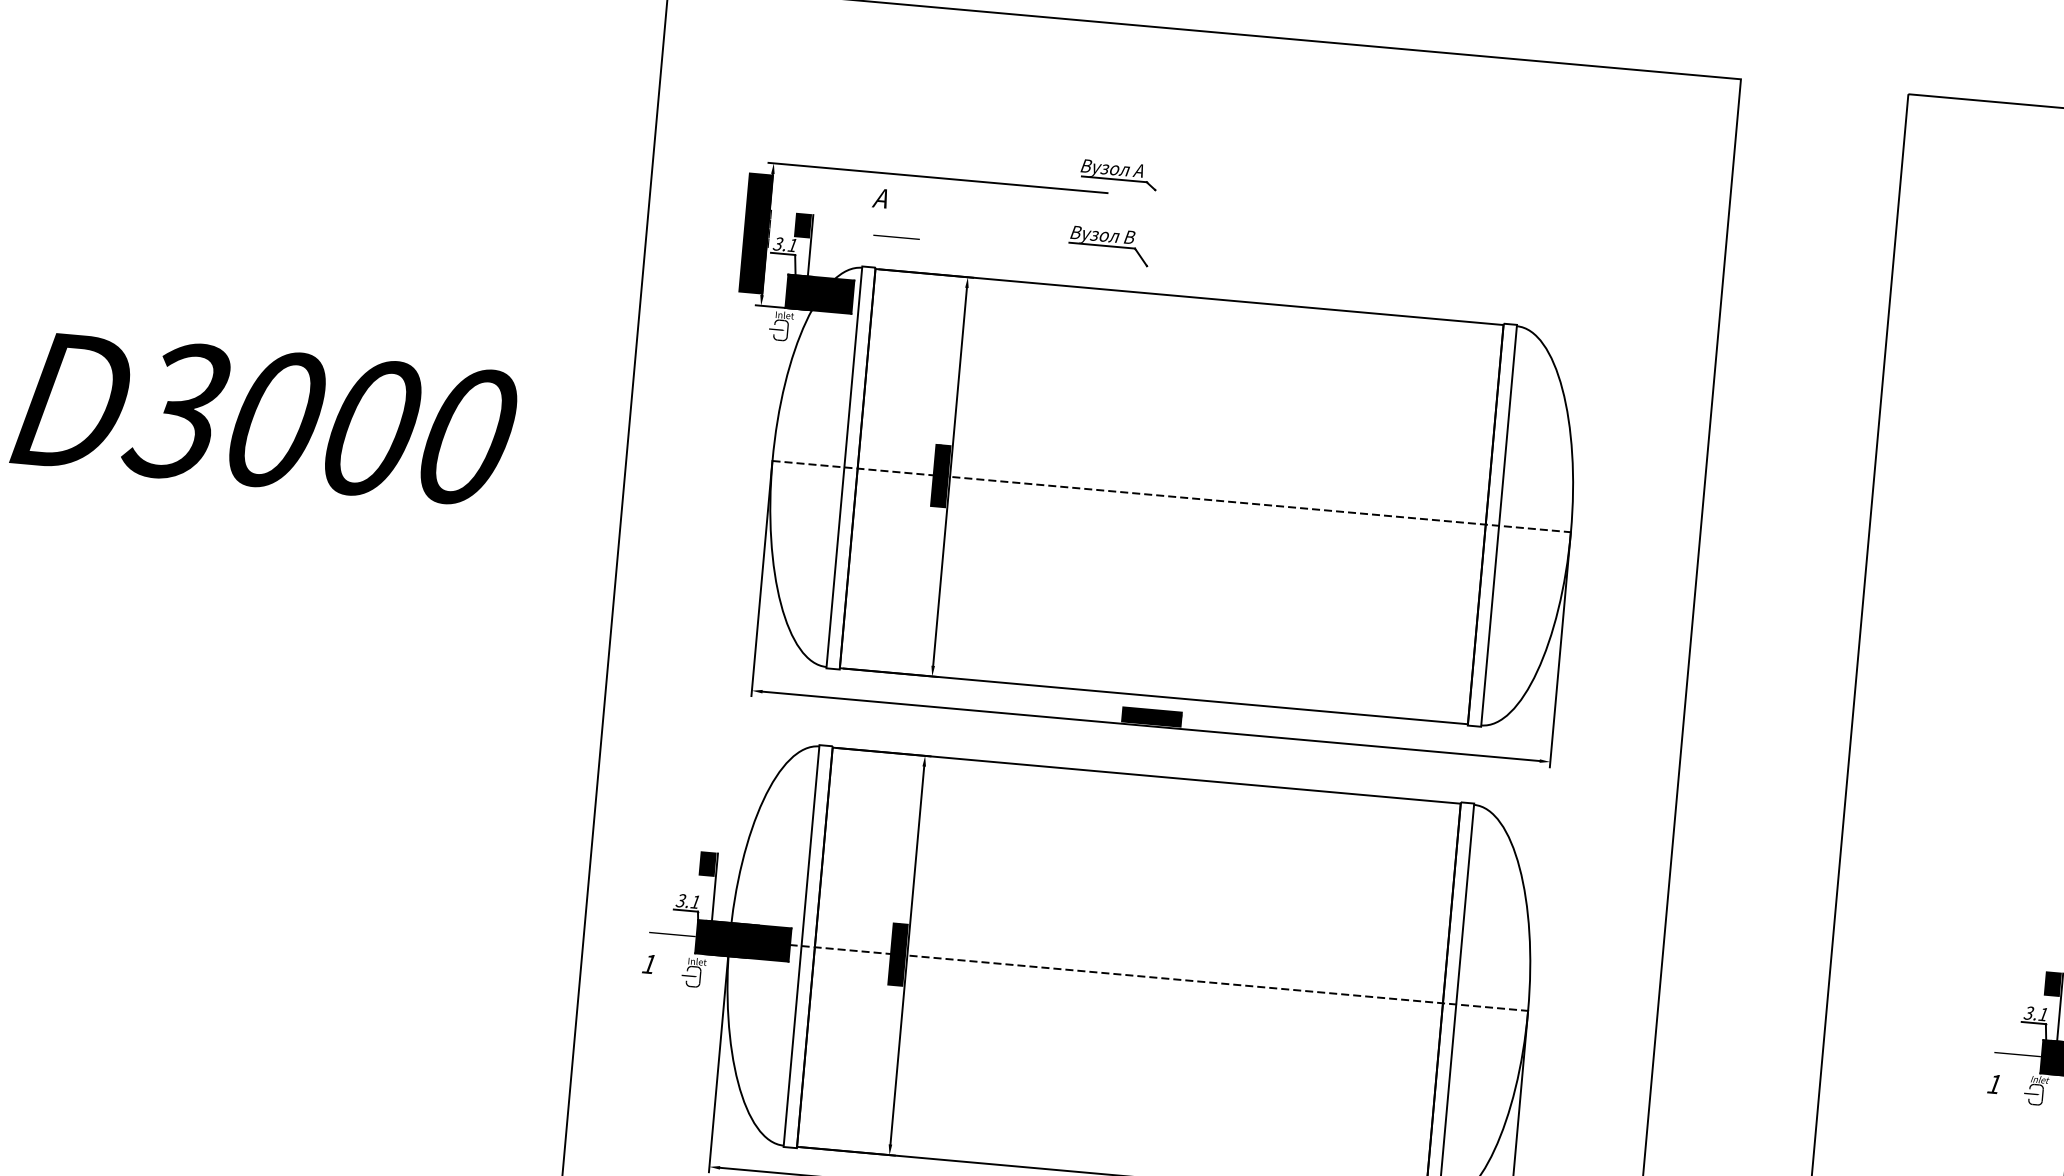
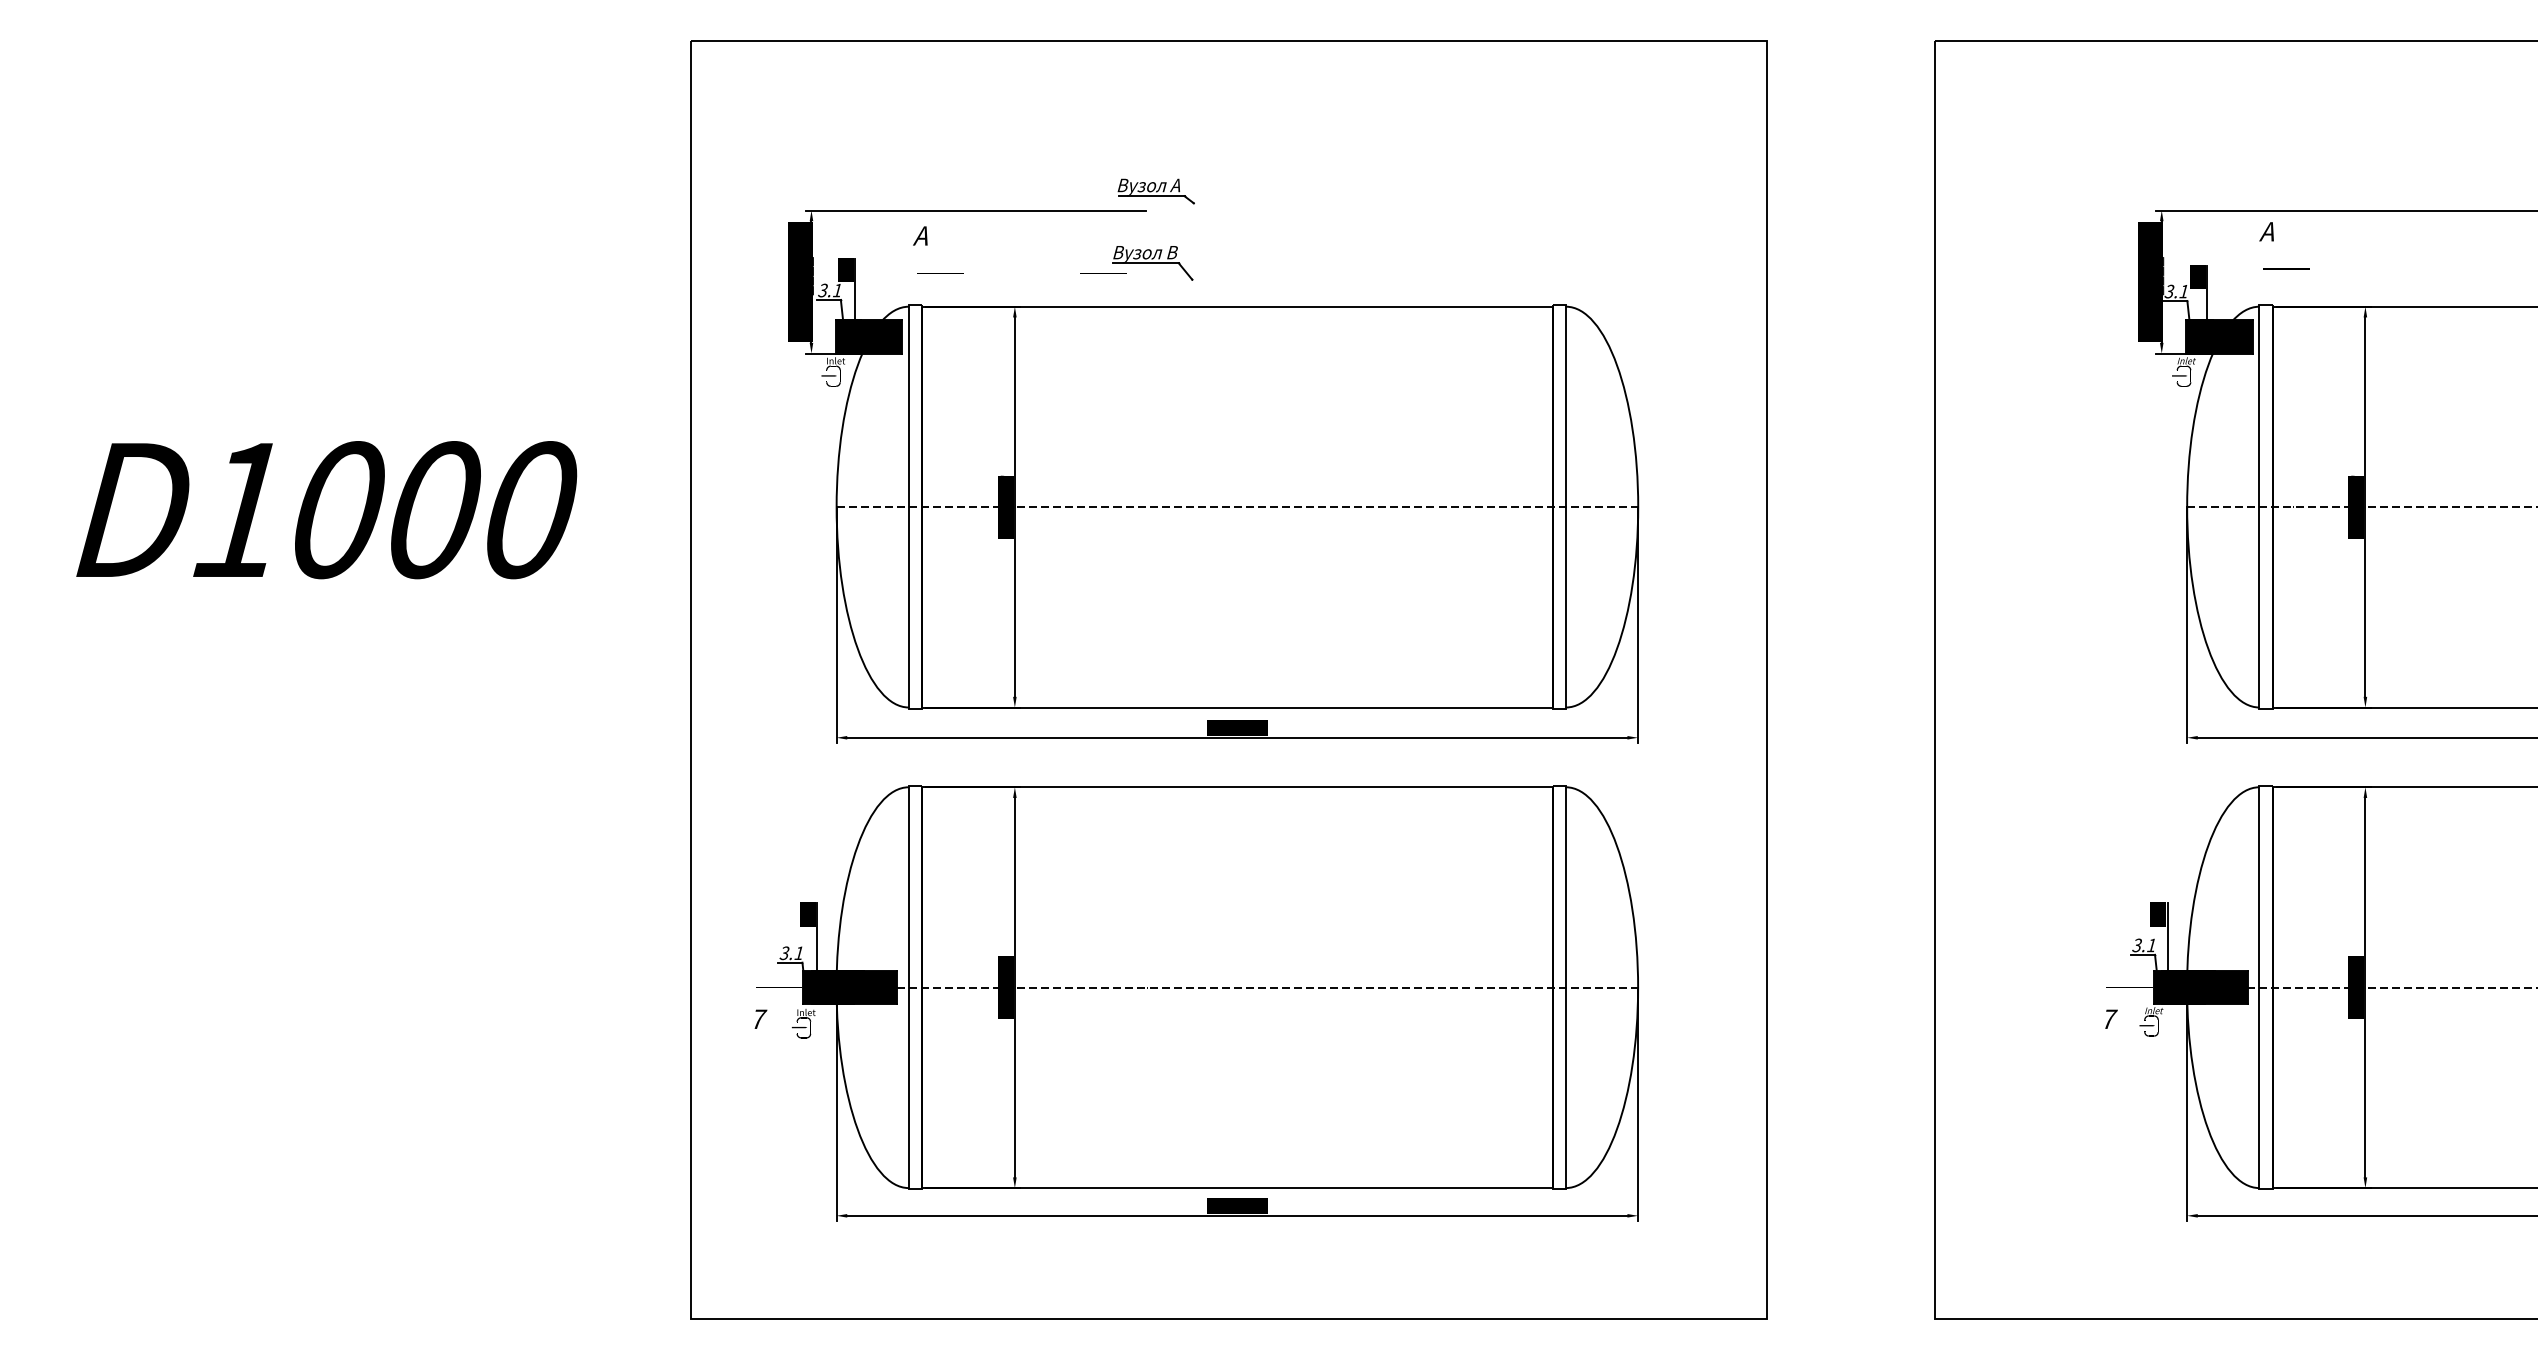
line: (1059, 252) -> (1103, 273), added
text: (175, 411) -> (237, 510), D3000 -> D1000
text: (650, 963) -> (759, 1018), 1 -> 7
text: (1994, 1083) -> (2109, 1018), 1 -> 7

